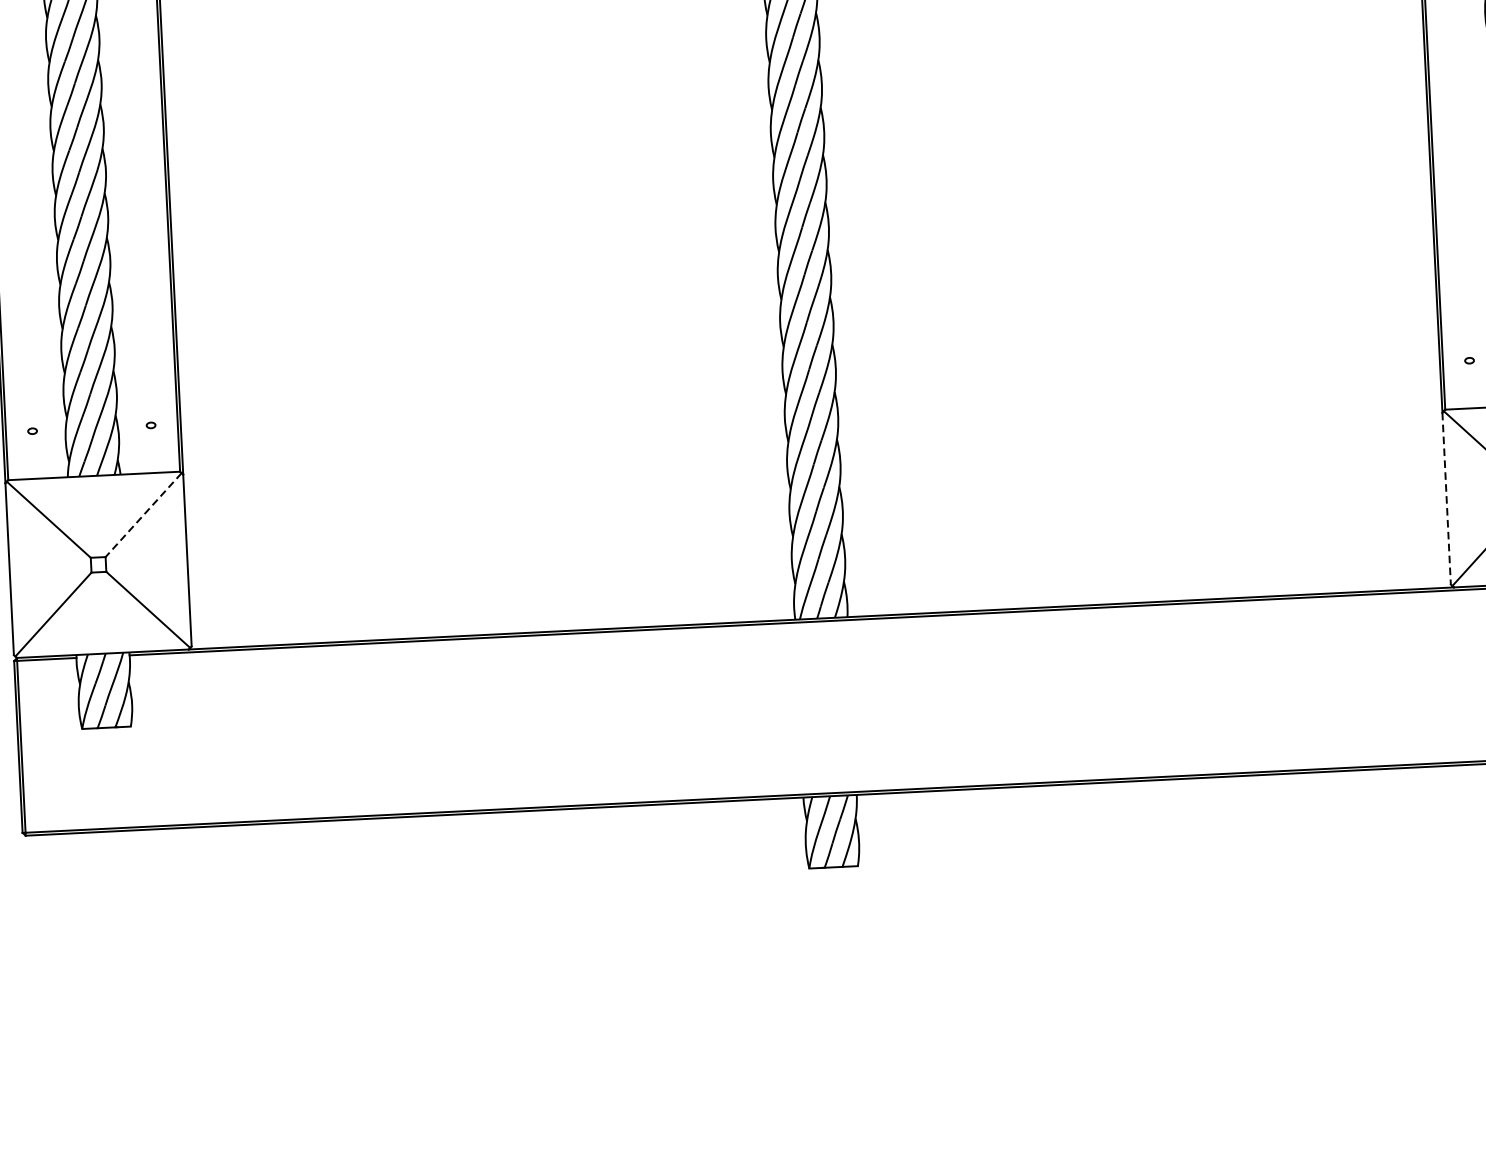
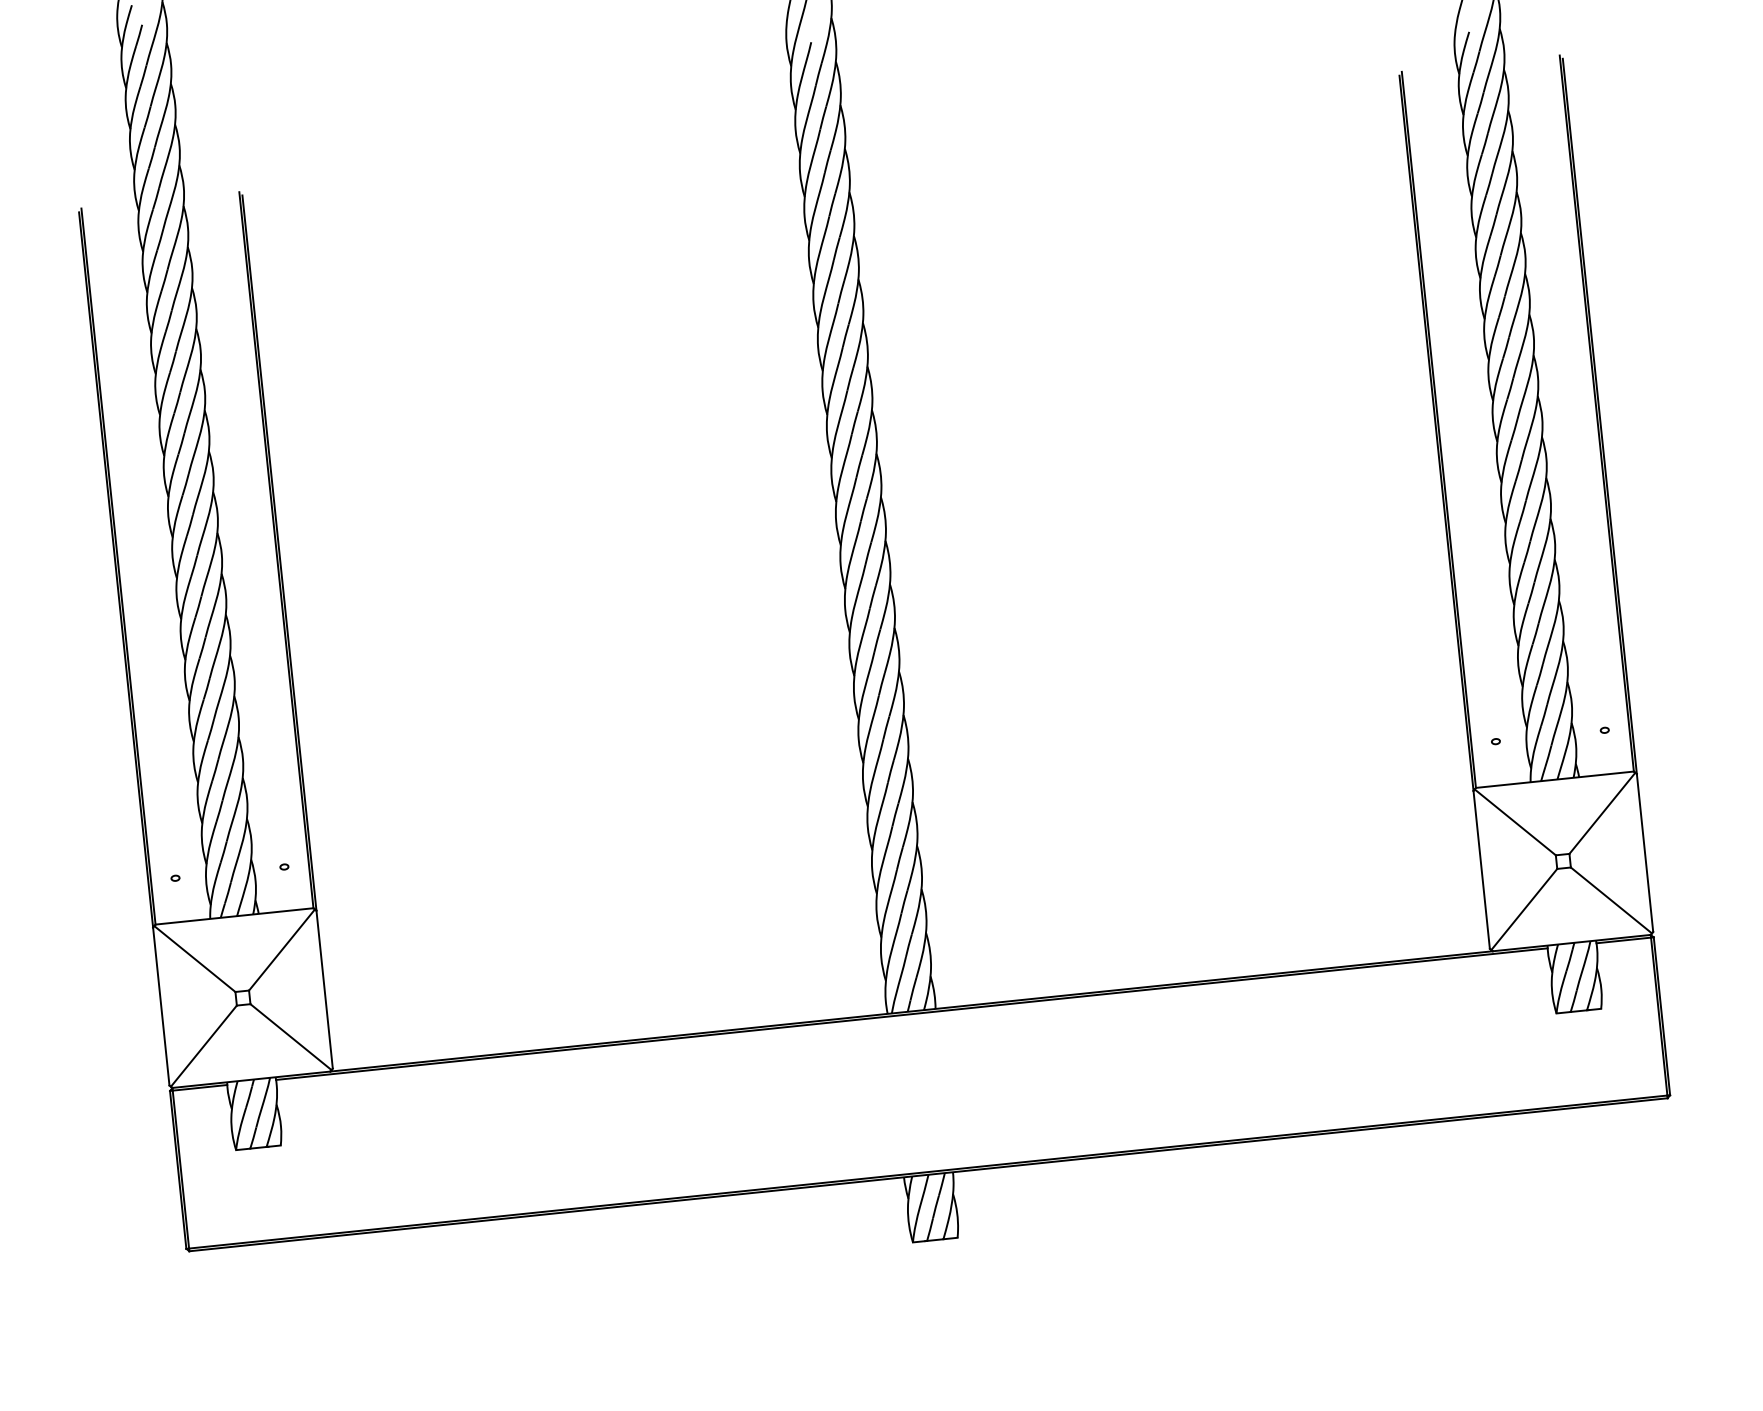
line: (1446, 499) -> (1481, 870), dashed -> solid
line: (143, 515) -> (281, 950), dashed -> solid

